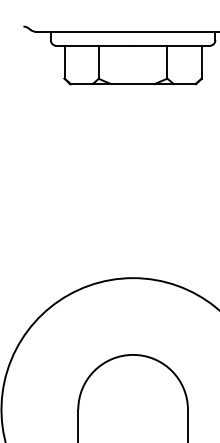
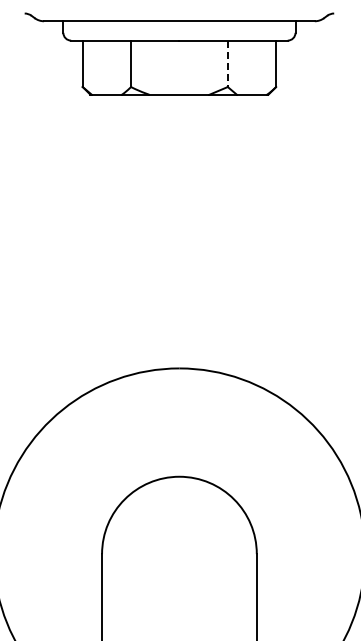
line: (167, 62) -> (227, 64), solid -> dashed

